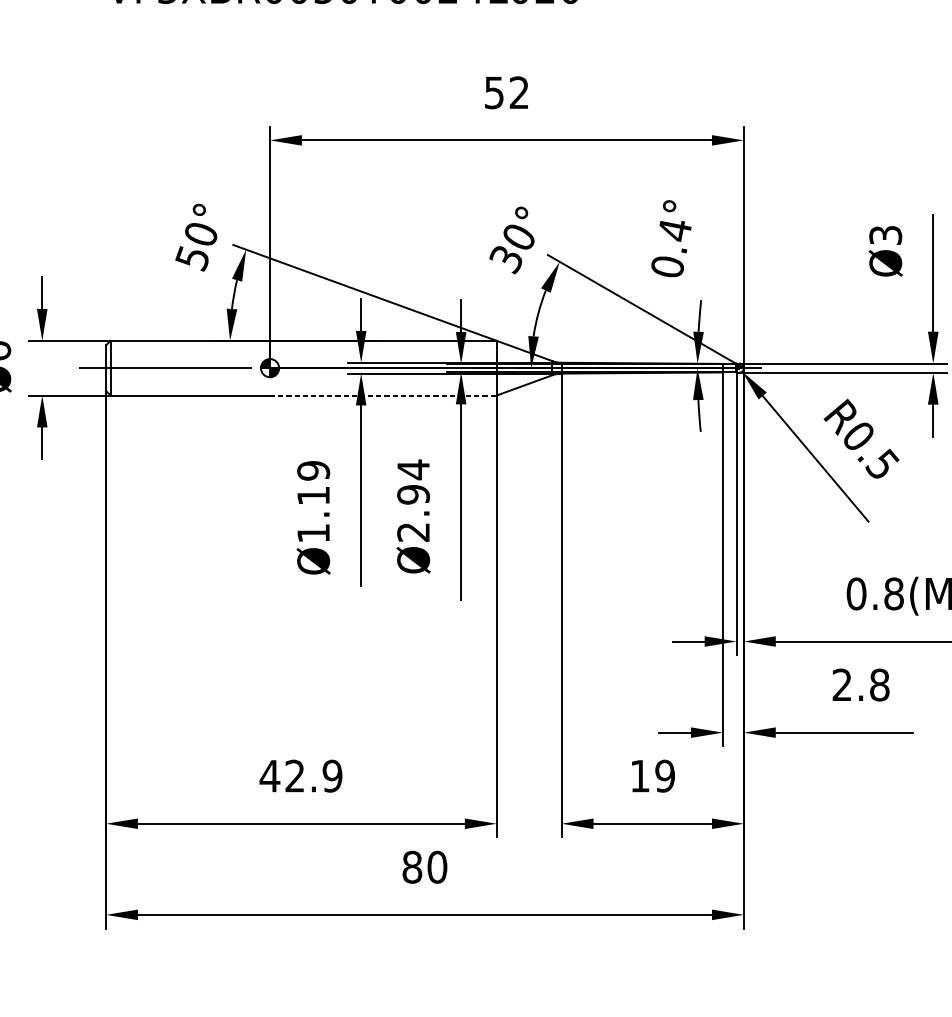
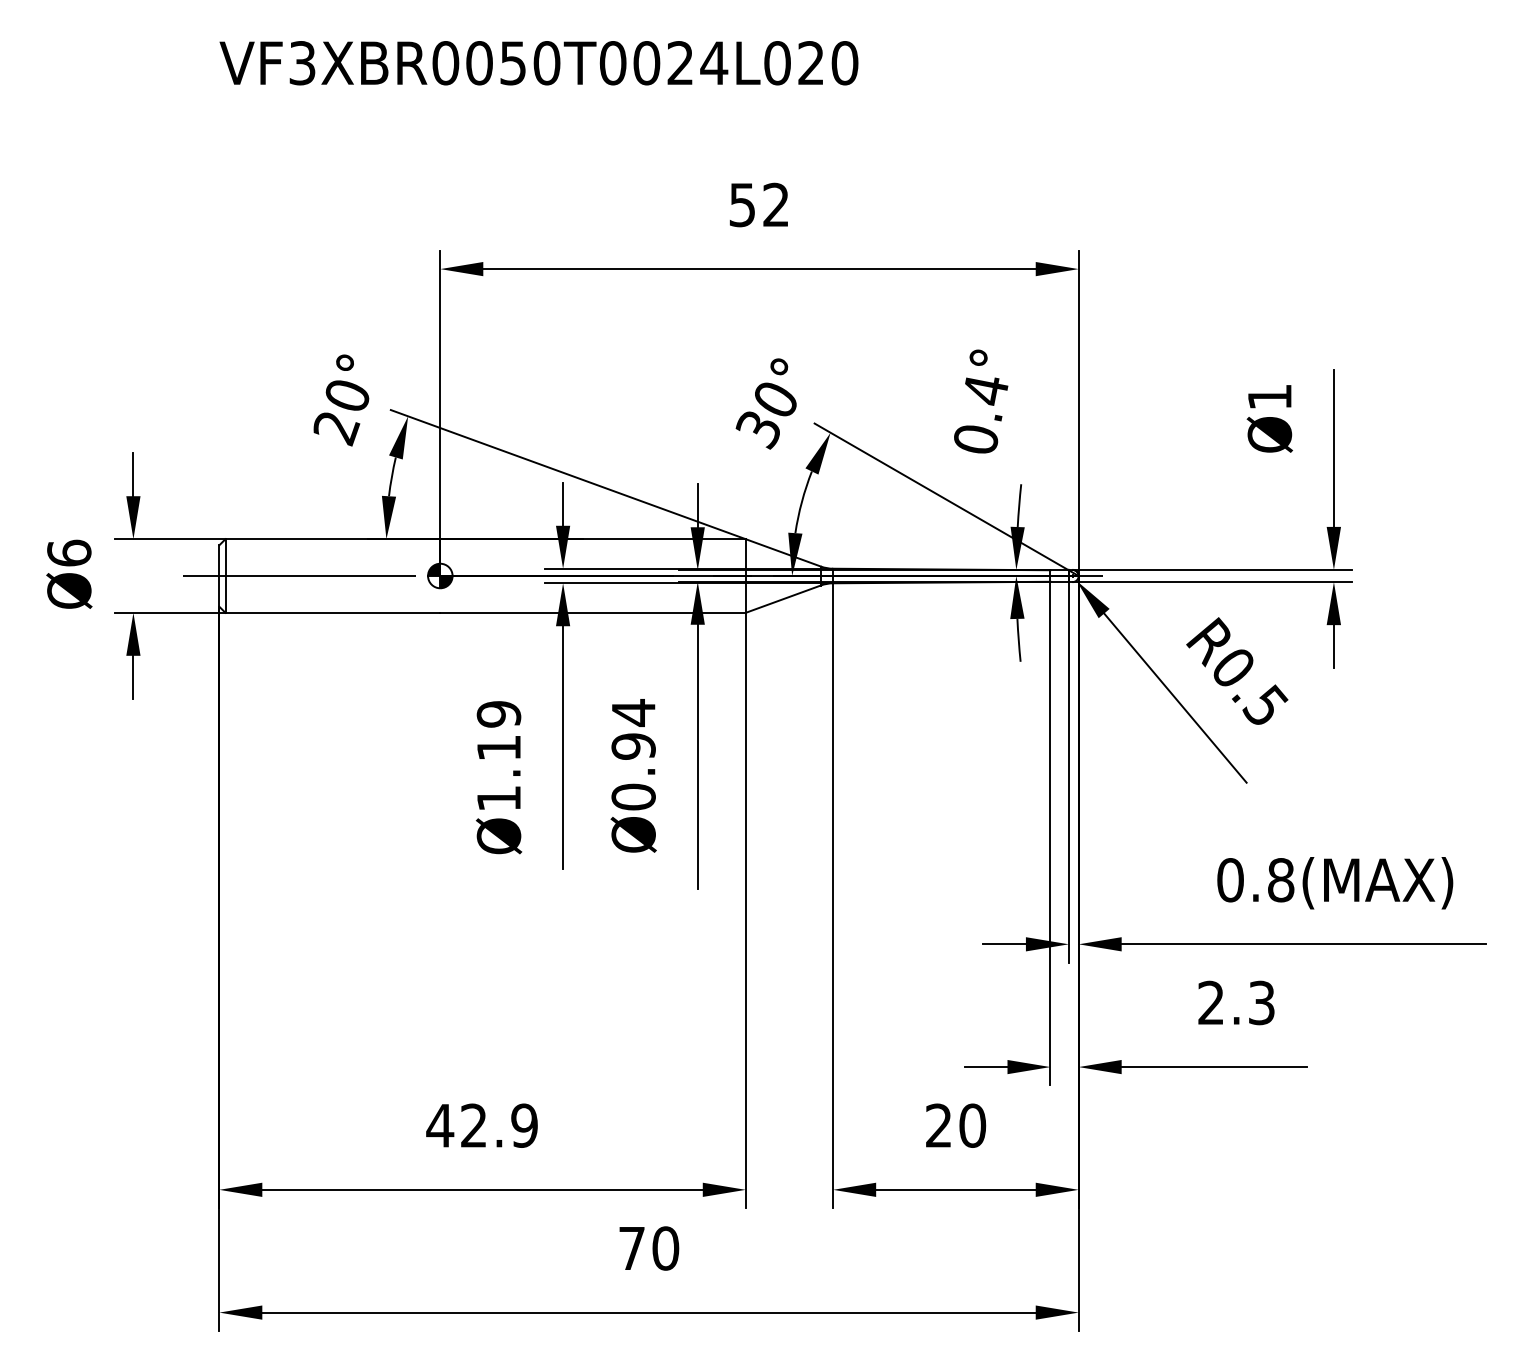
text: (885, 234) -> (1269, 396), Ø3 -> Ø1
text: (192, 258) -> (336, 428), 50° -> 20°
line: (383, 395) -> (593, 612), dashed -> solid
text: (413, 531) -> (633, 796), Ø2.94 -> Ø0.94
text: (879, 684) -> (1261, 1002), 2.8 -> 2.3
text: (653, 776) -> (956, 1125), 19 -> 20
text: (412, 867) -> (632, 1248), 80 -> 70

